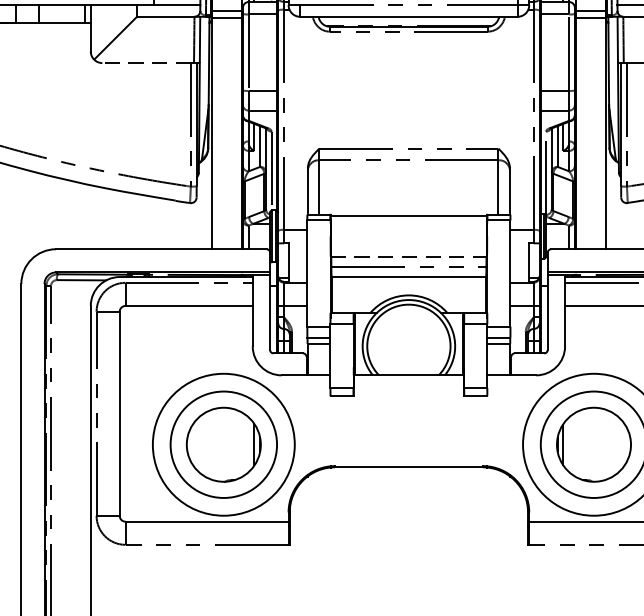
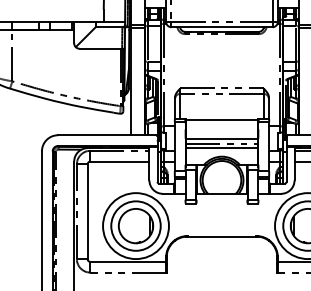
line: (147, 62) -> (100, 48), dashed -> solid
line: (409, 256) -> (222, 138), dashed -> solid

